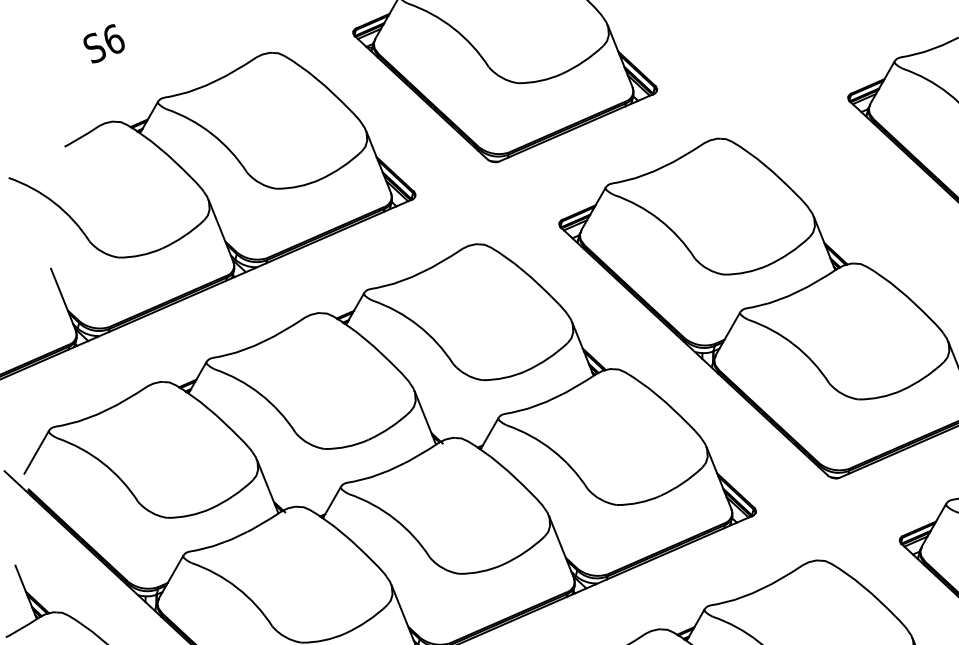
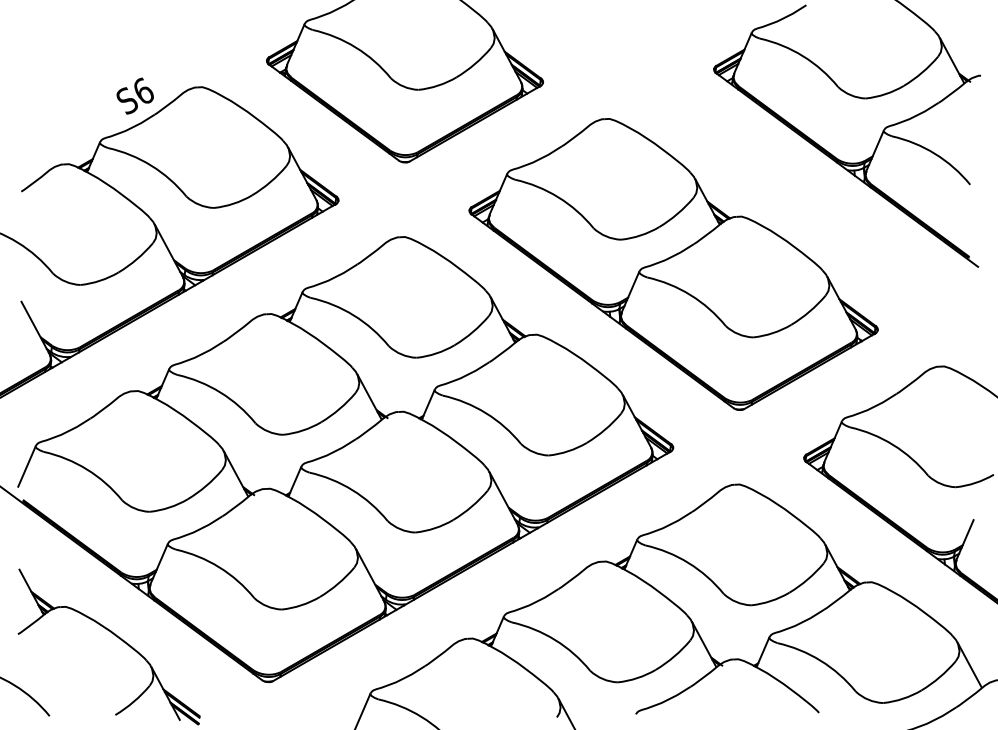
text: (103, 43) -> (134, 95), moved

